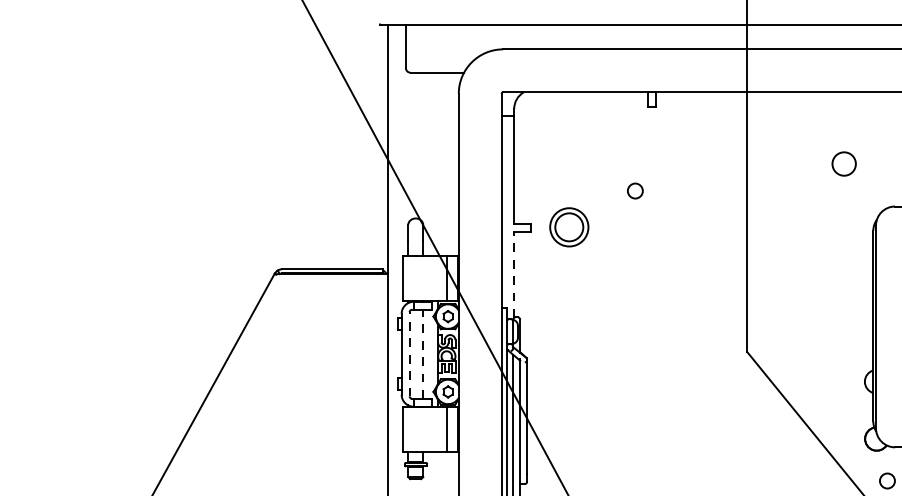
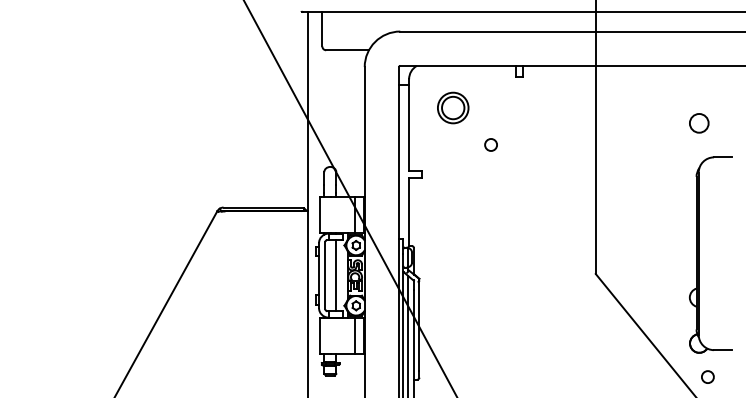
circle: (844, 164) -> (699, 123), moved
circle: (634, 190) -> (490, 144), moved
part: (569, 226) -> (453, 107), moved
line: (514, 274) -> (409, 211), dashed -> solid
line: (409, 354) -> (325, 275), dashed -> solid
line: (423, 354) -> (336, 275), dashed -> solid

